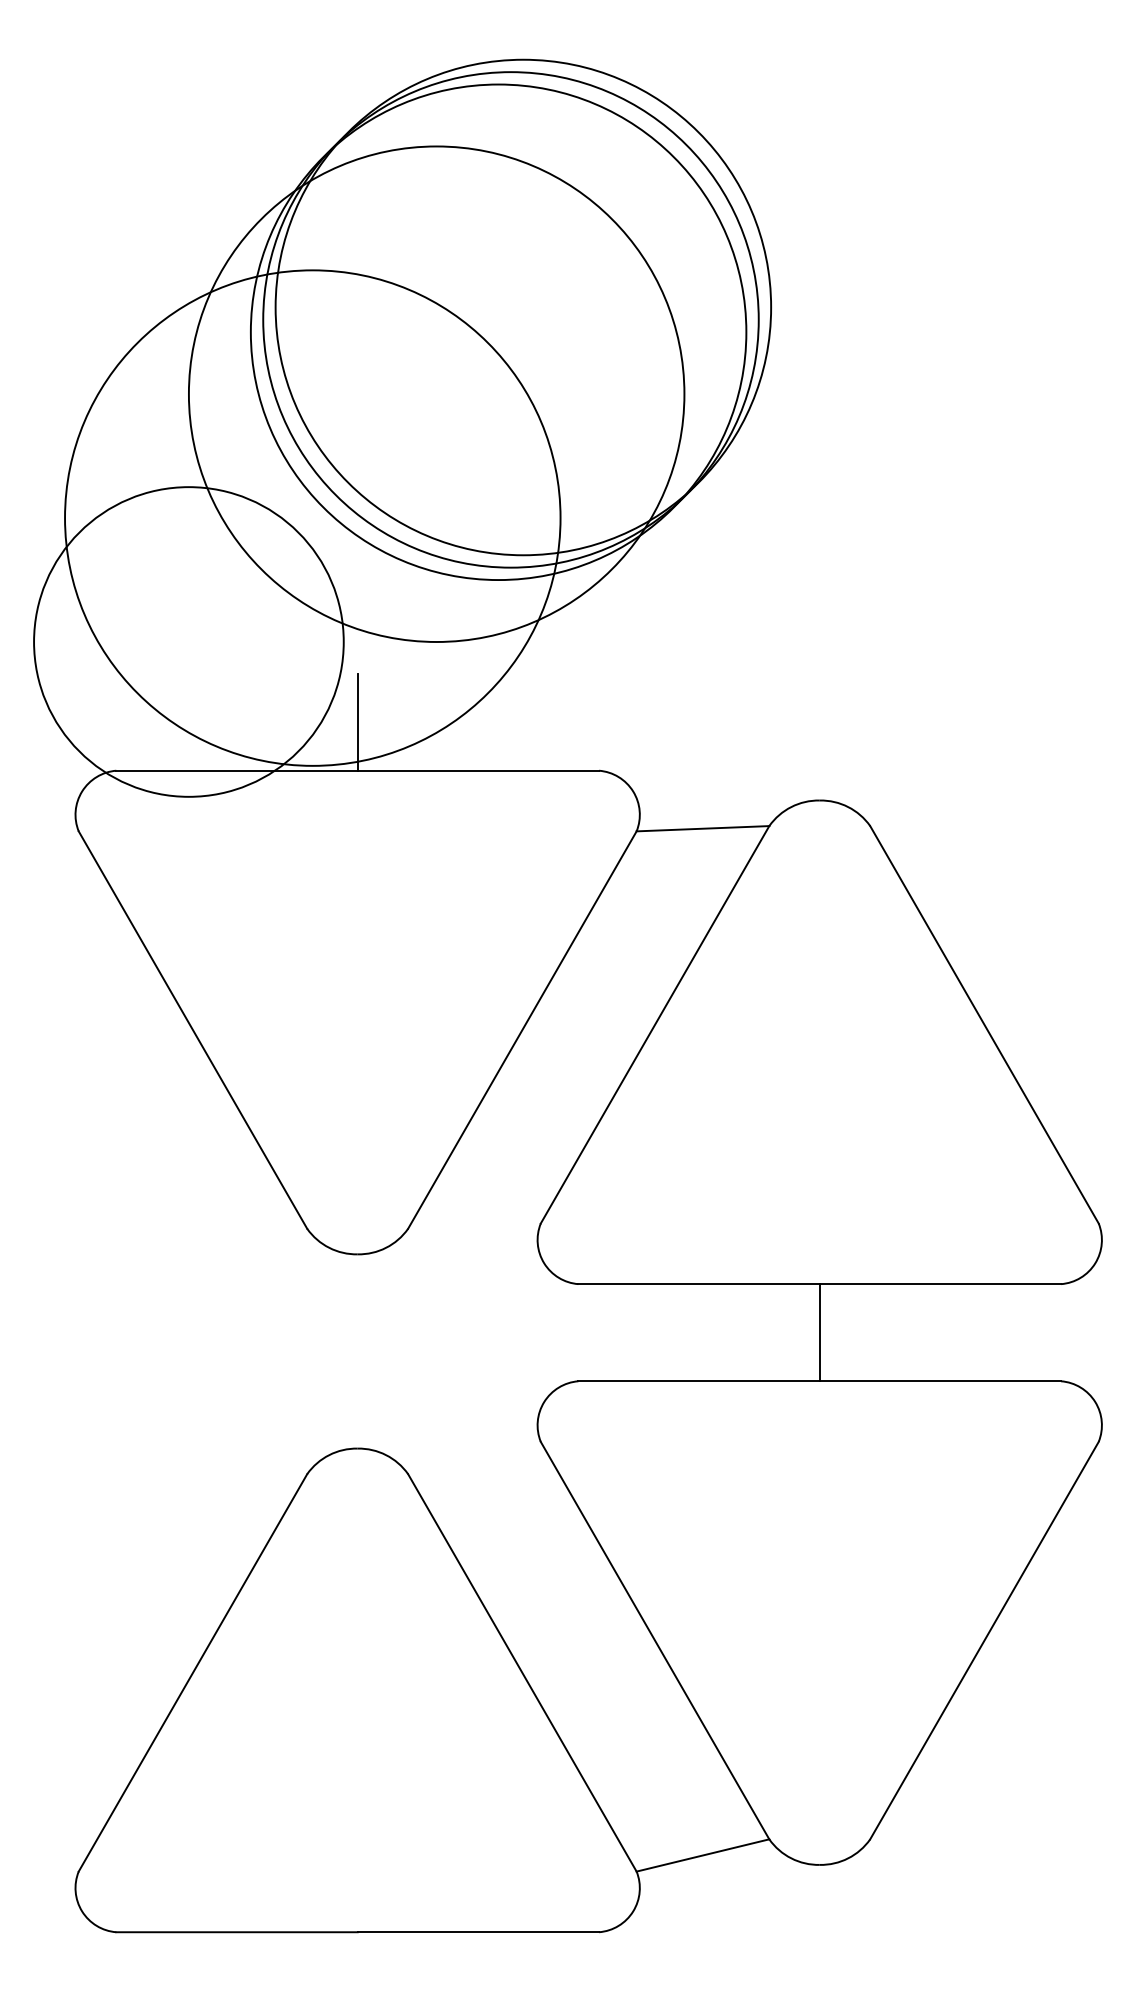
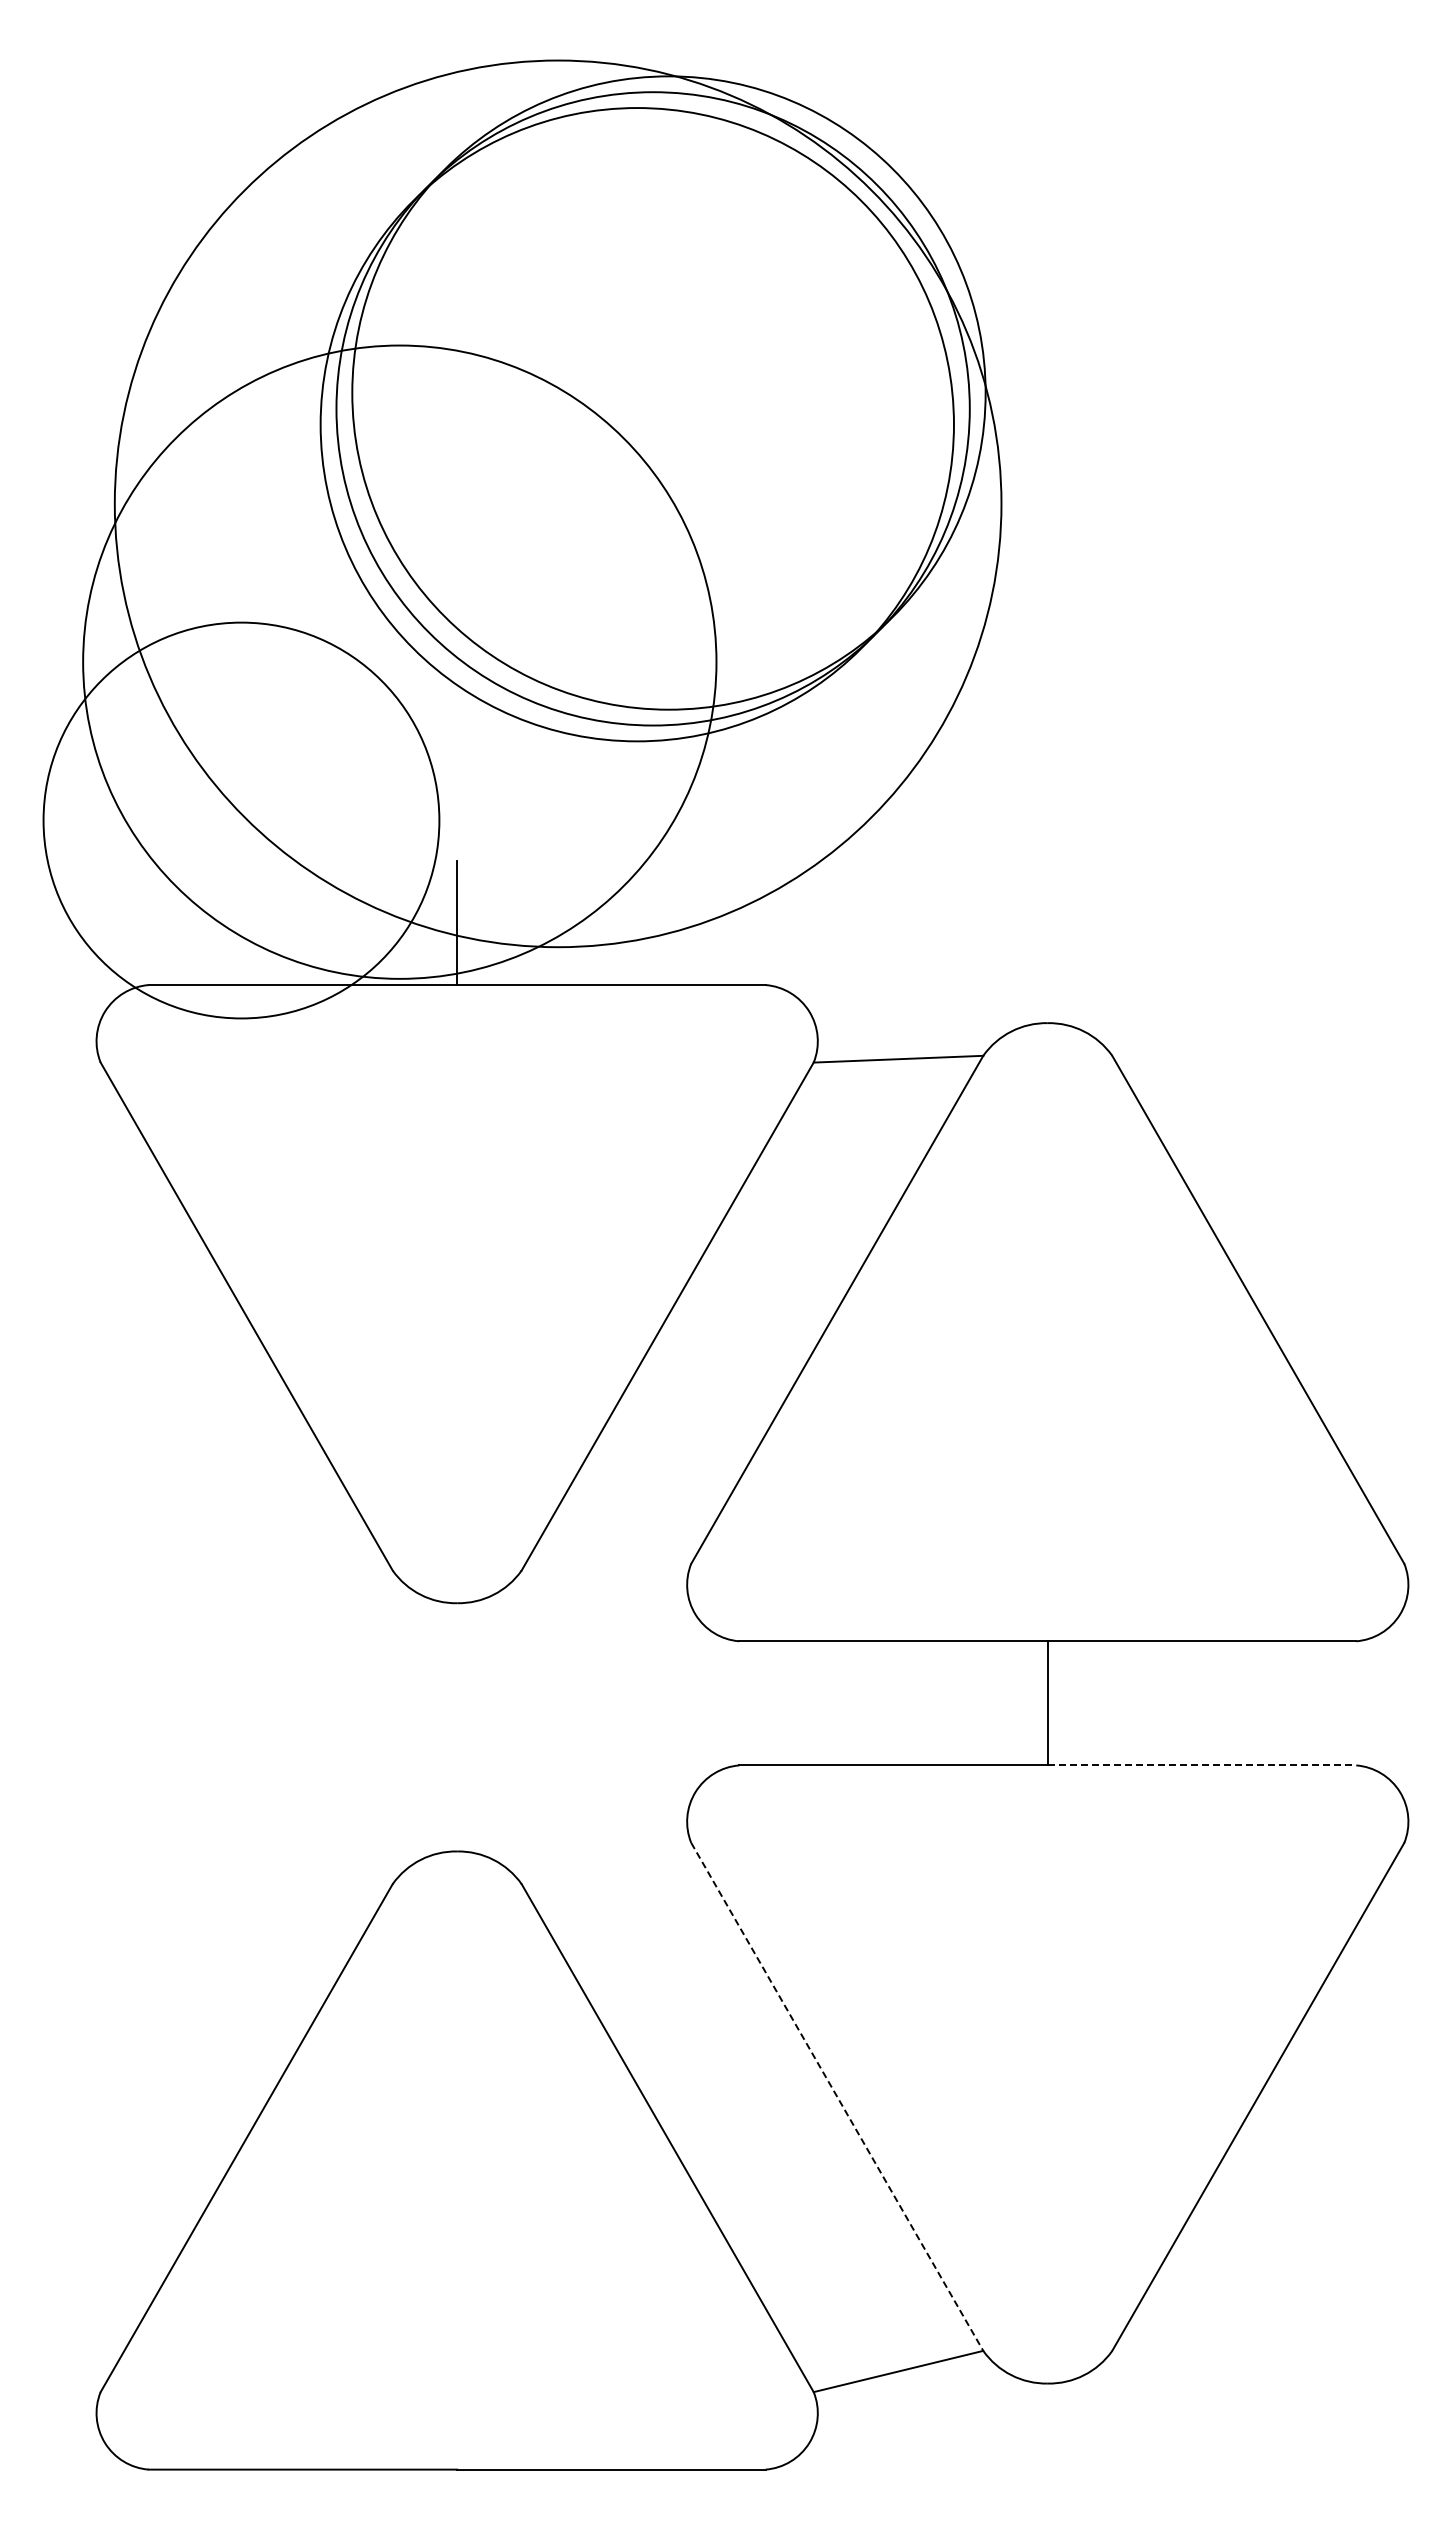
circle: (436, 393) -> (557, 503), size x1.4
line: (940, 1381) -> (1202, 1765), solid -> dashed
line: (655, 1640) -> (837, 2096), solid -> dashed

